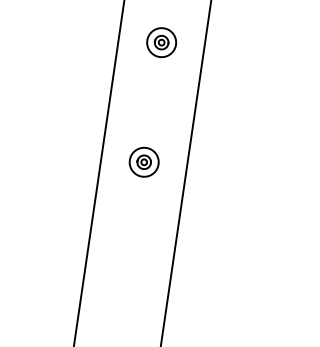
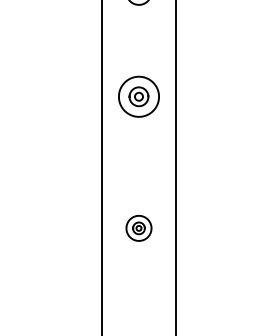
part: (161, 42) -> (138, 96), size x1.6
part: (143, 162) -> (138, 228), moved

